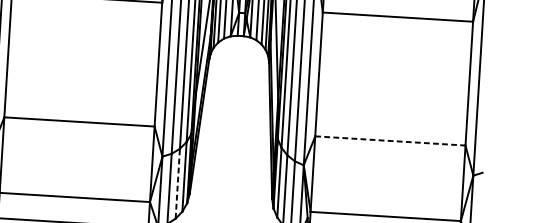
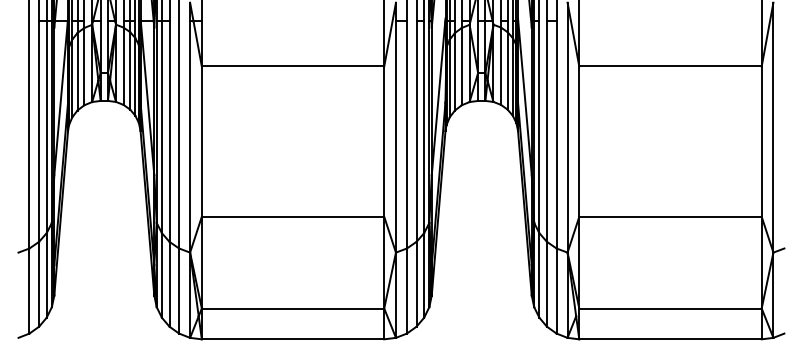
line: (390, 140) -> (670, 216), dashed -> solid
line: (177, 183) -> (416, 283), dashed -> solid

